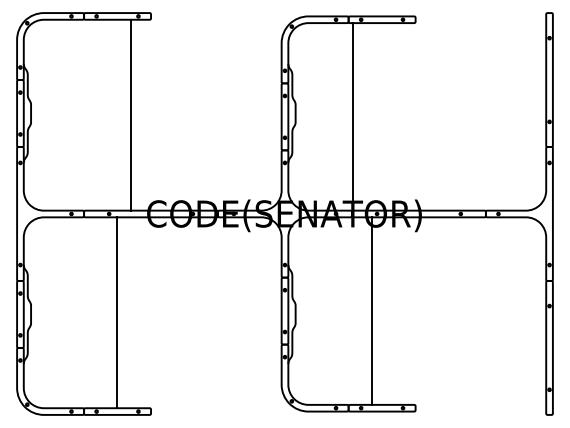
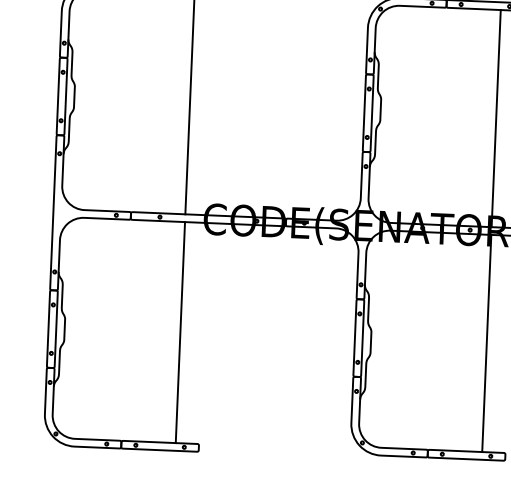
line: (352, 116) -> (496, 118), moved
line: (371, 310) -> (486, 342), moved
line: (116, 312) -> (179, 332), moved

